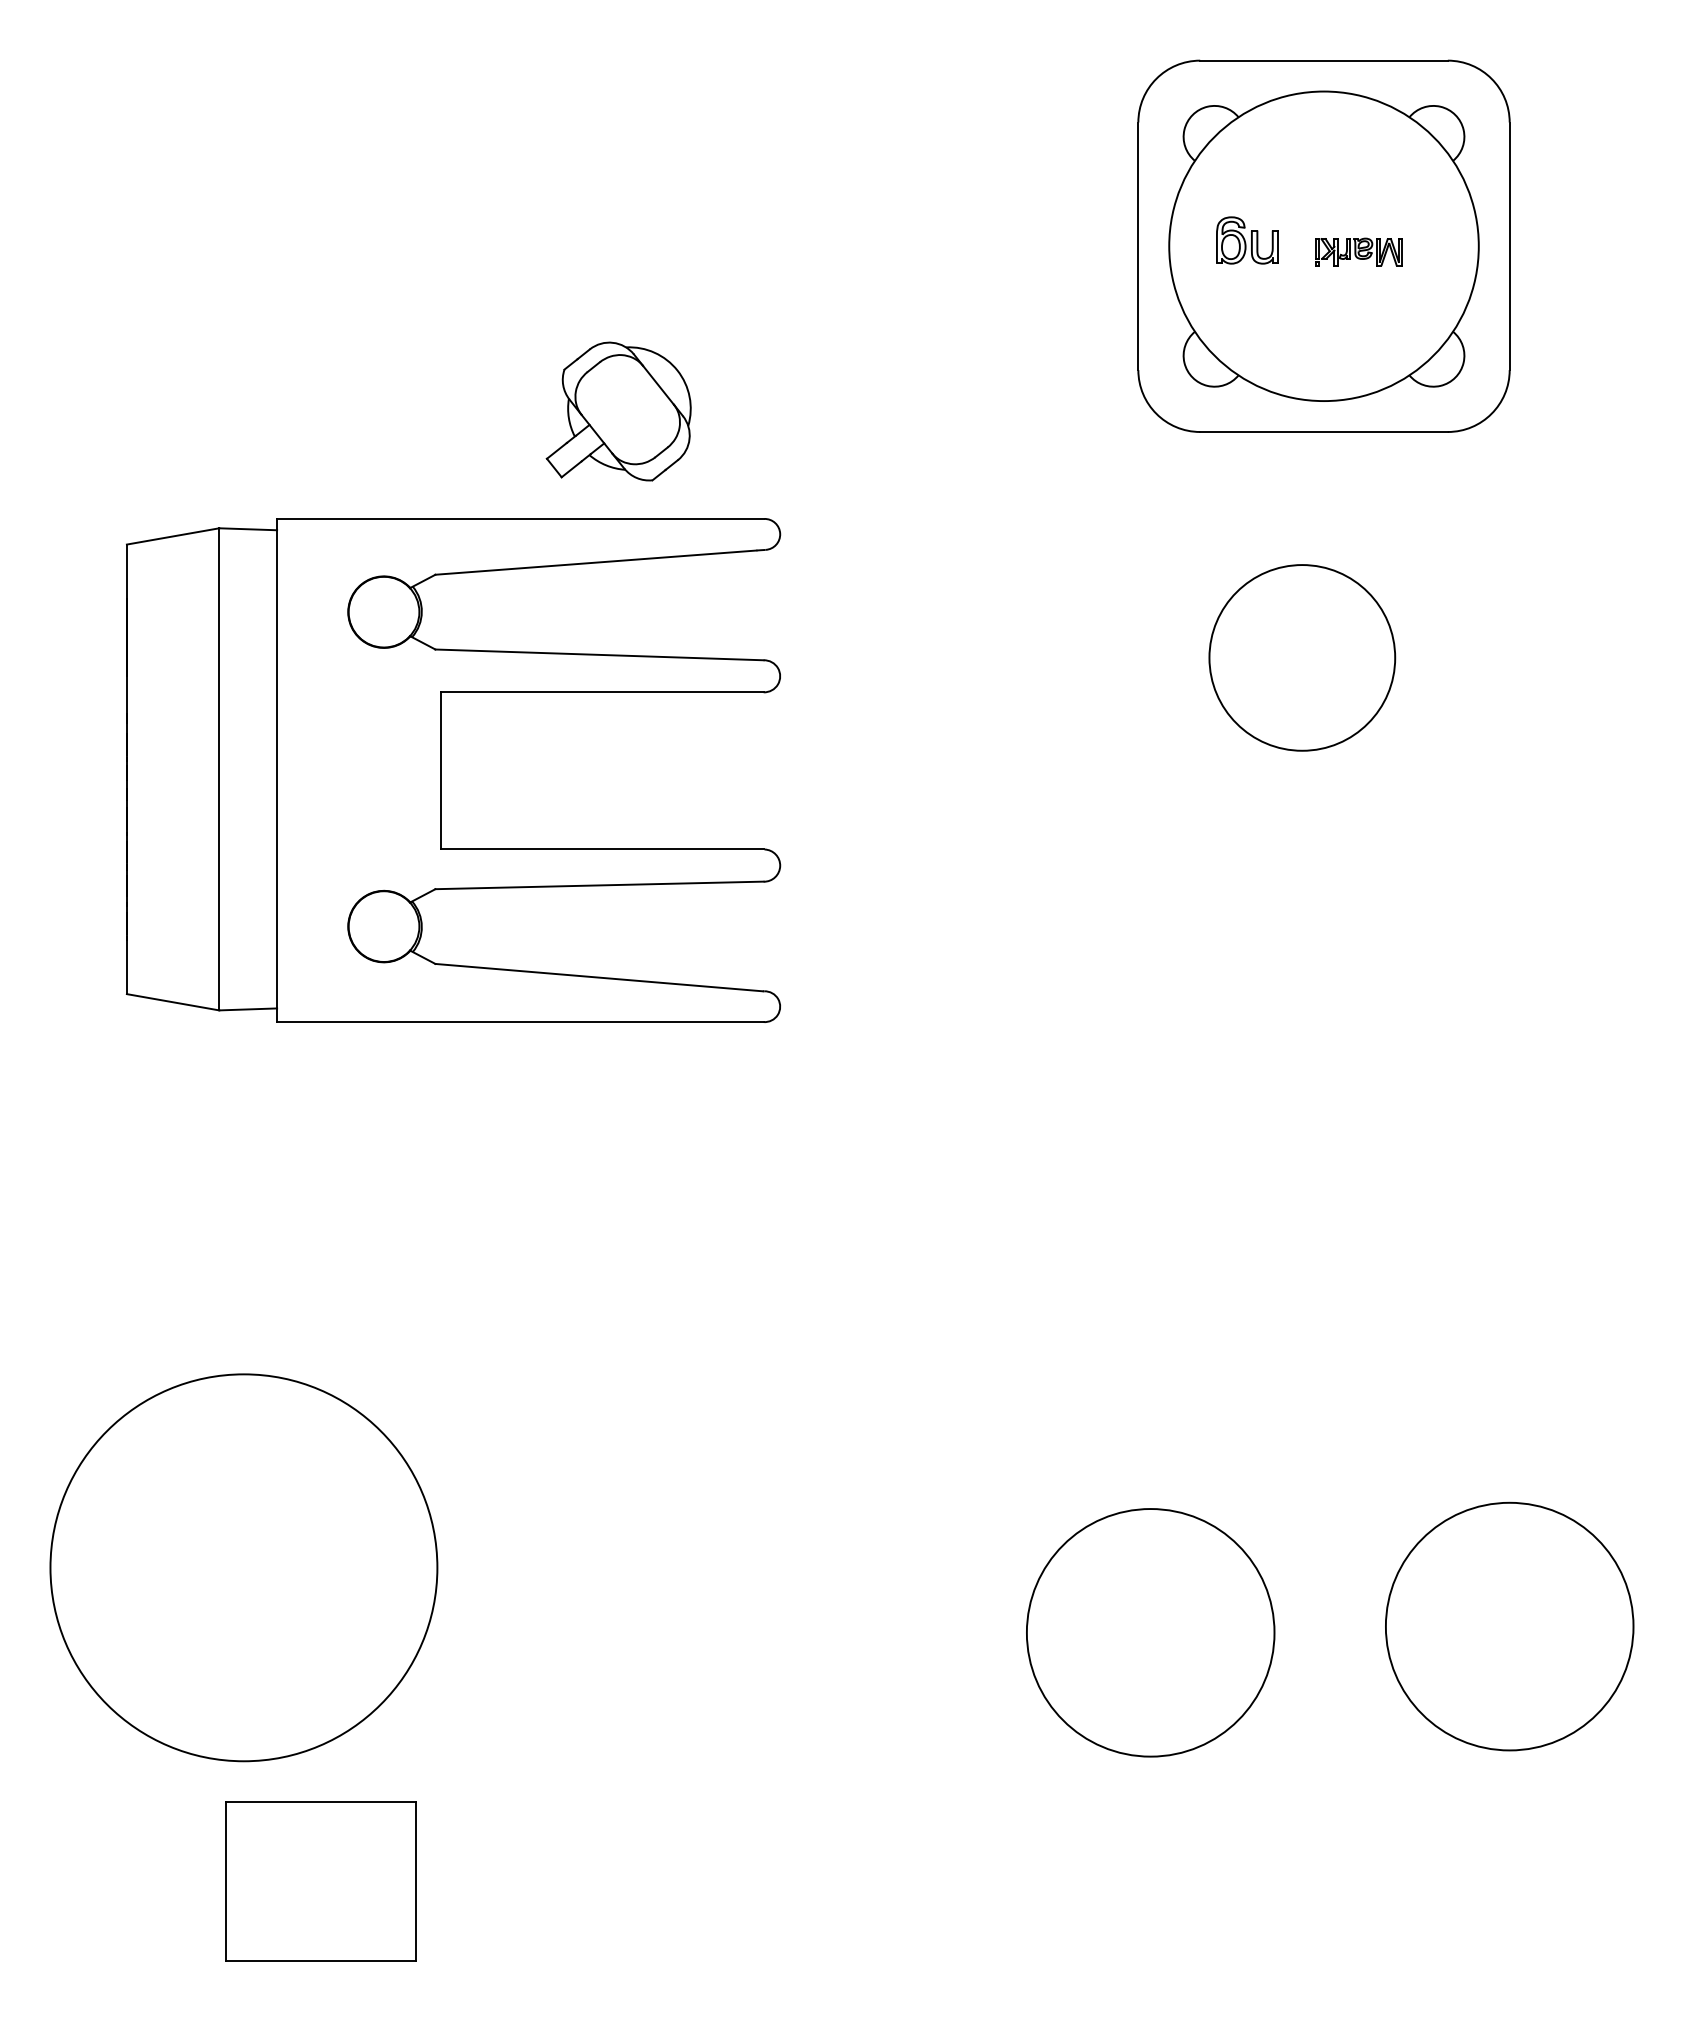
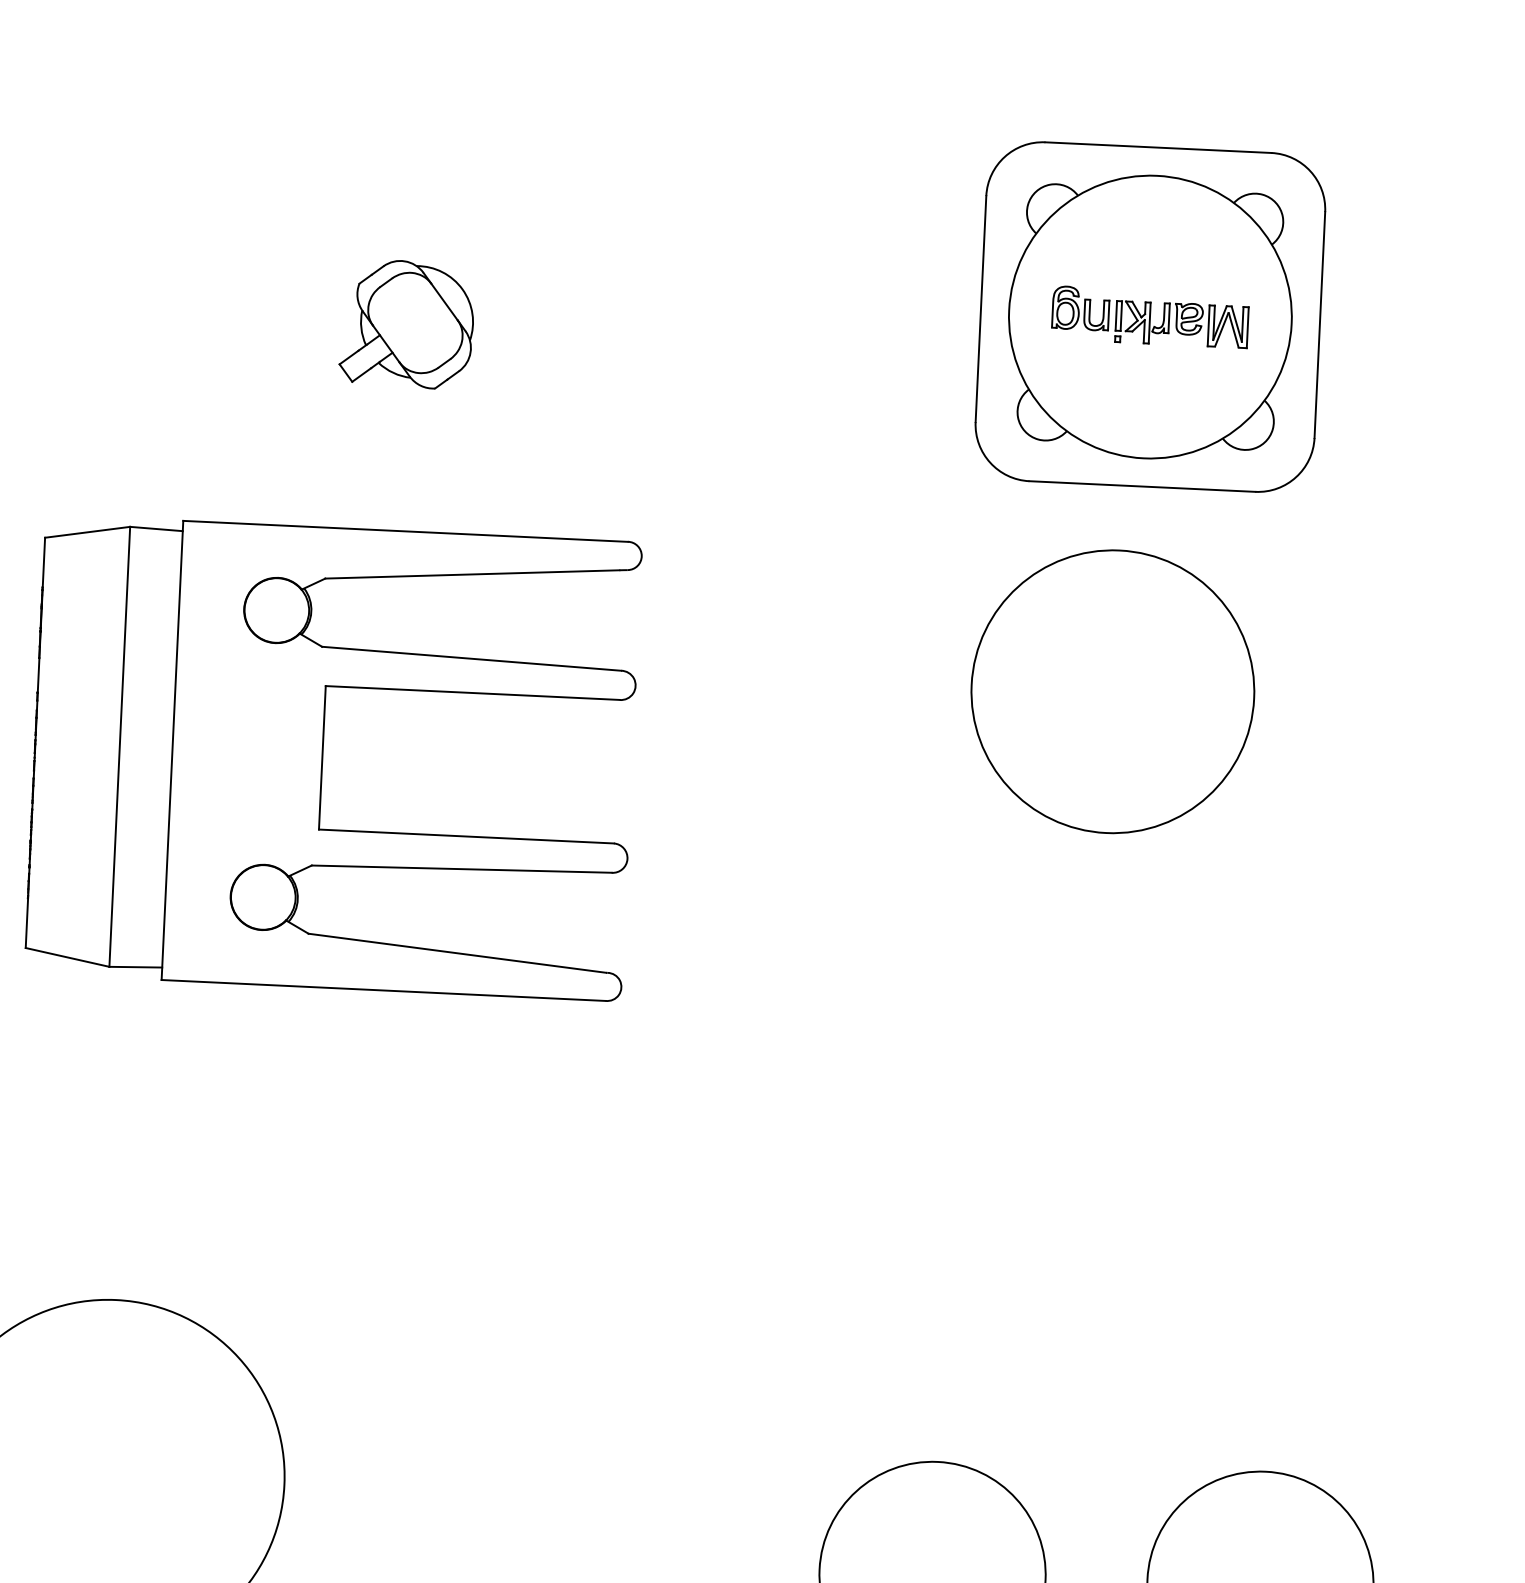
part: (1358, 251) -> (1181, 323), size x1.67
part: (618, 411) -> (406, 324), moved
circle: (1302, 657) -> (1113, 691), size x1.67

